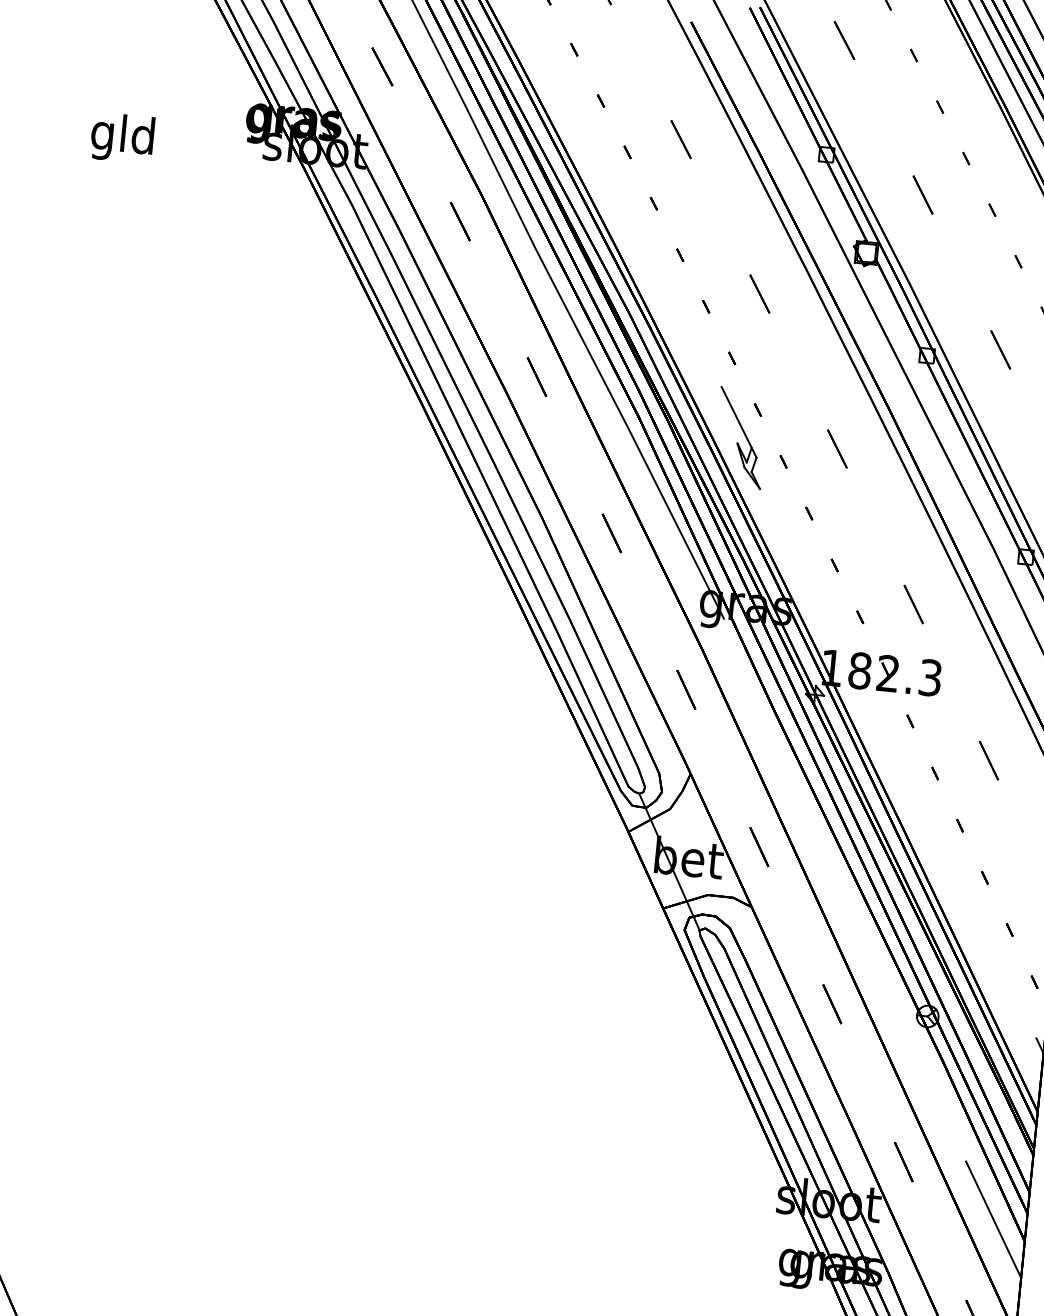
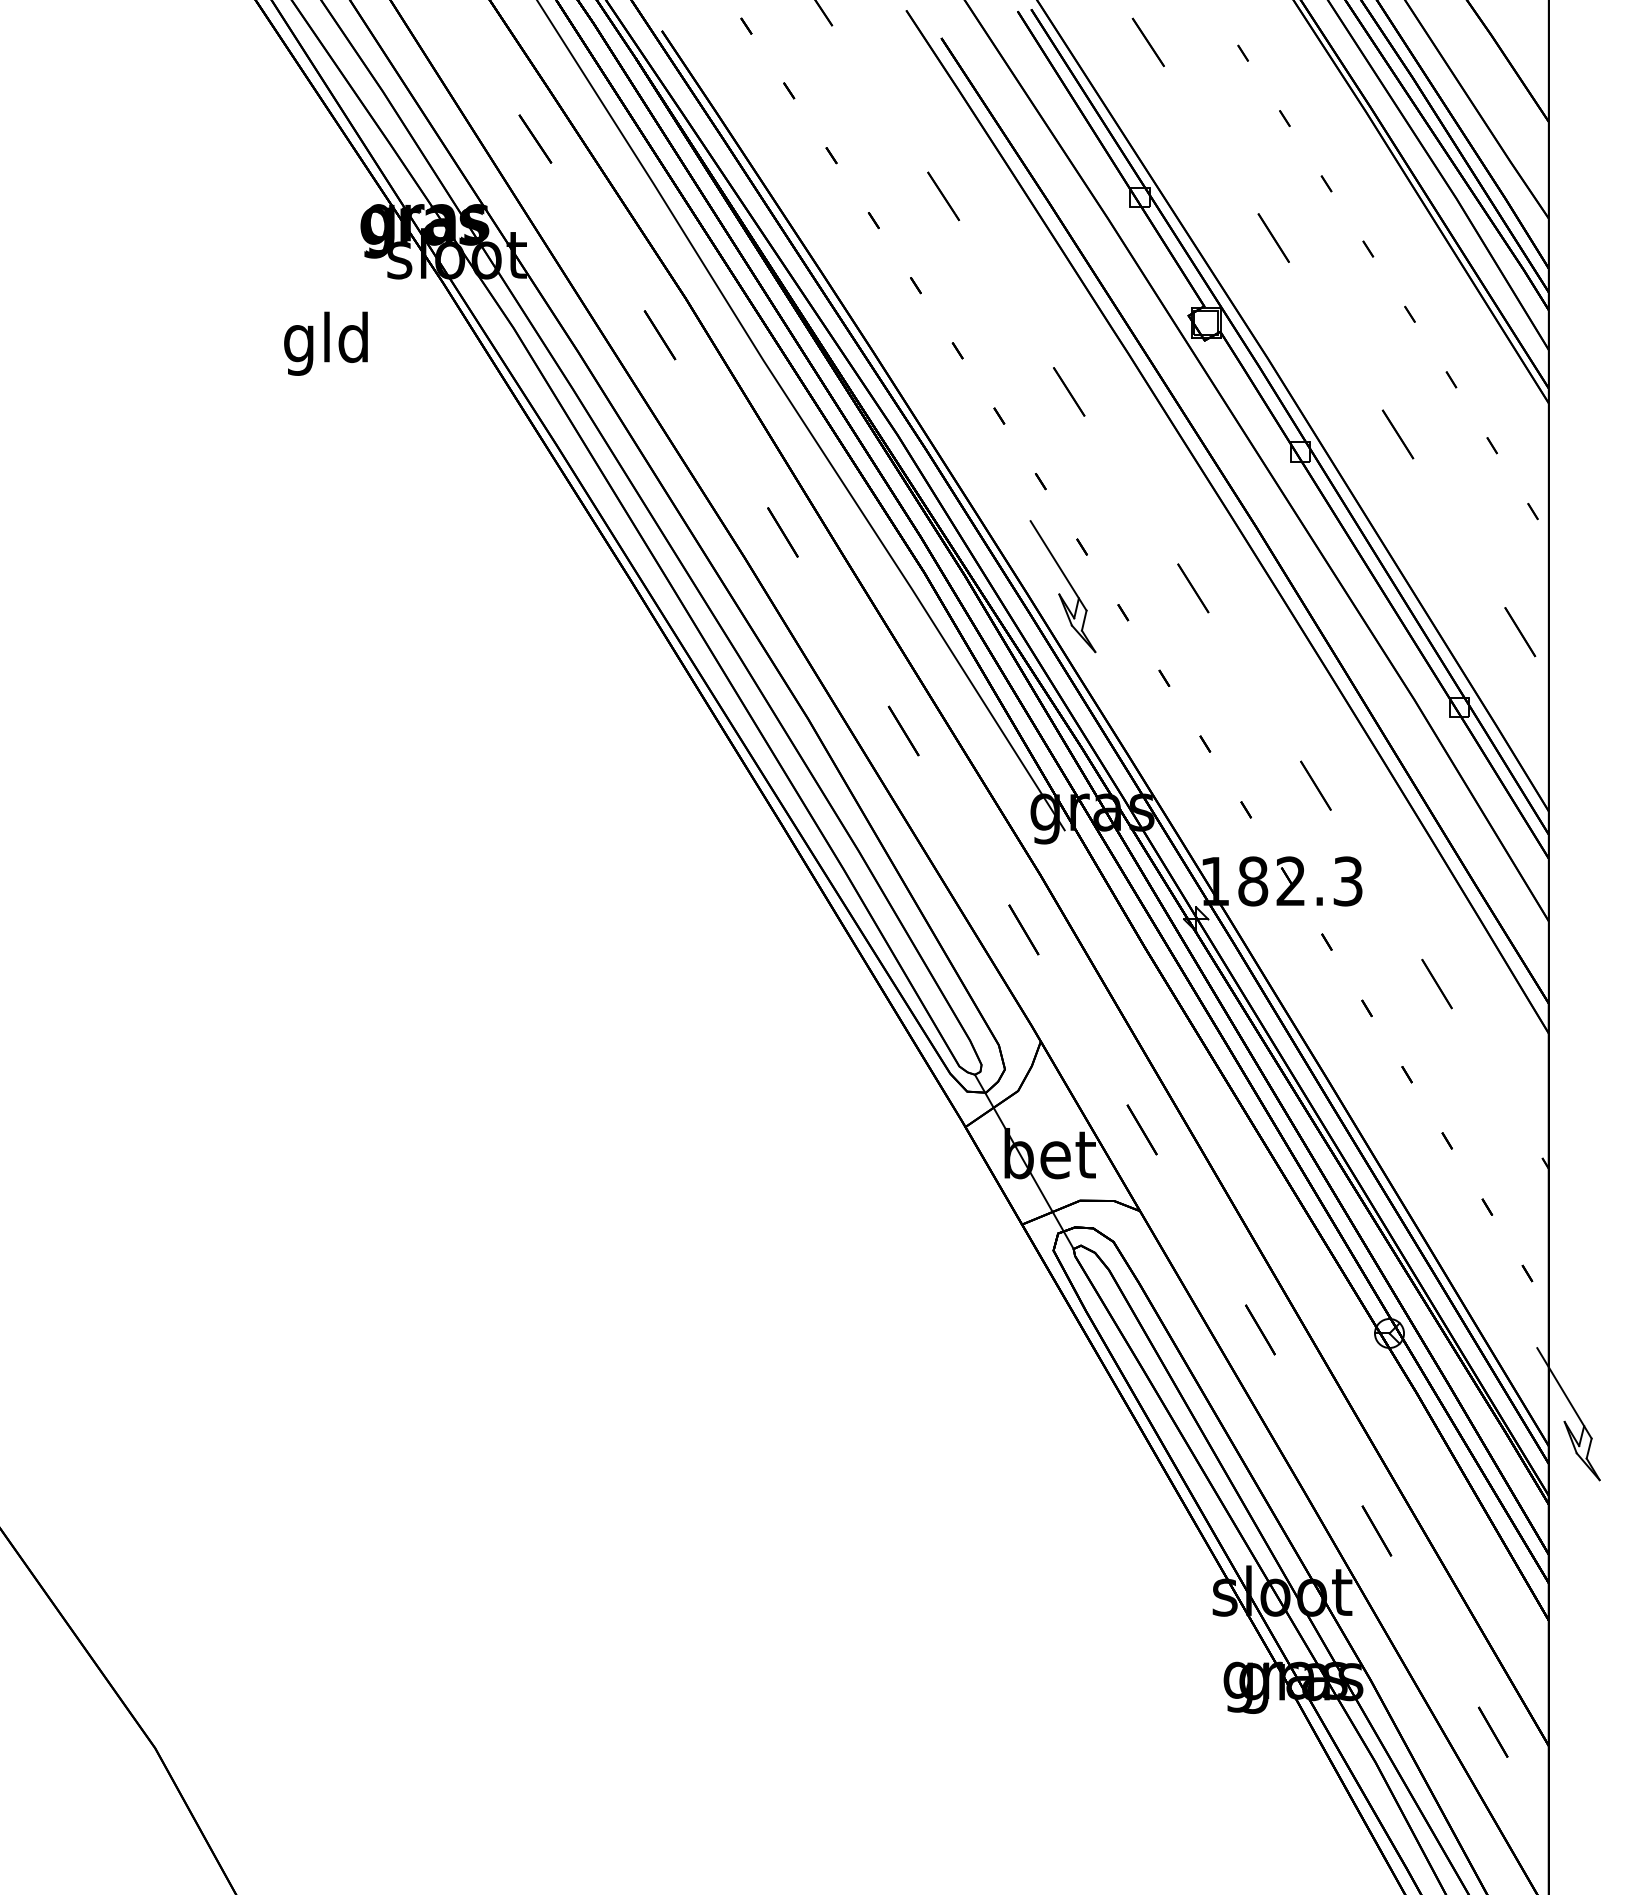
text: (122, 137) -> (325, 343), moved
line: (992, 1219) -> (1503, 1595), removed

